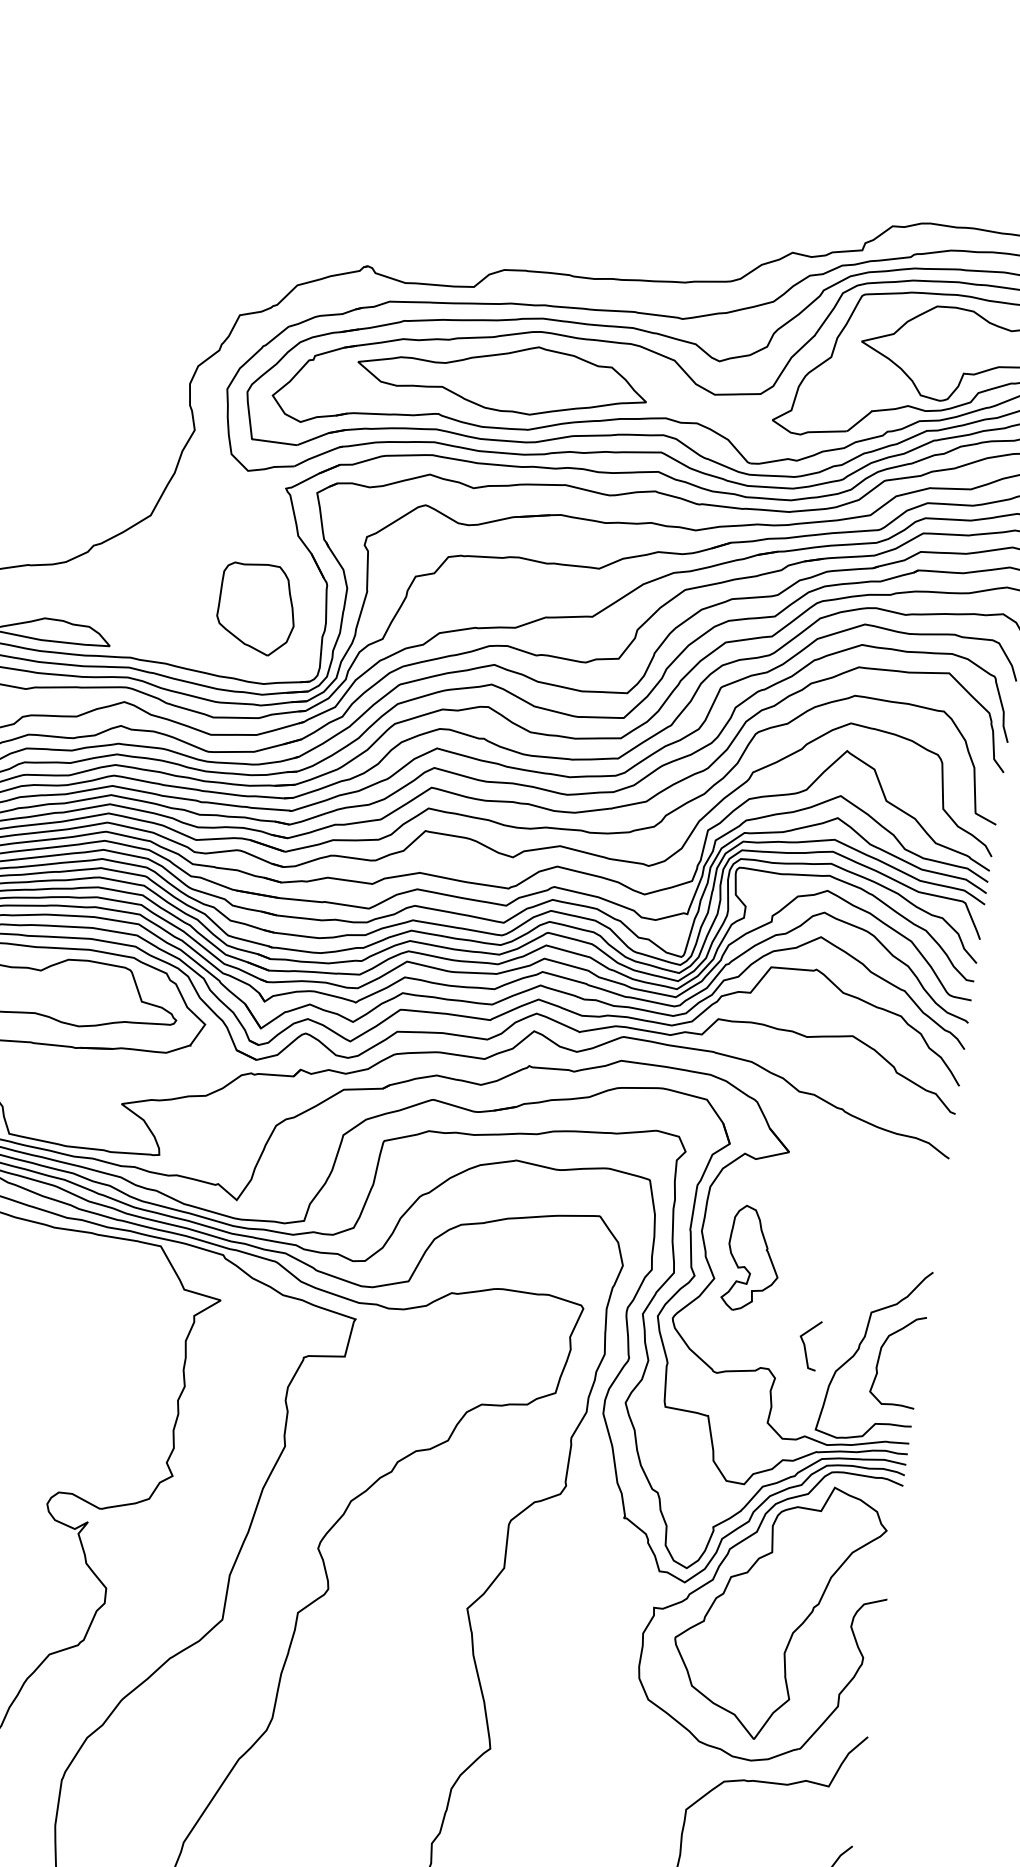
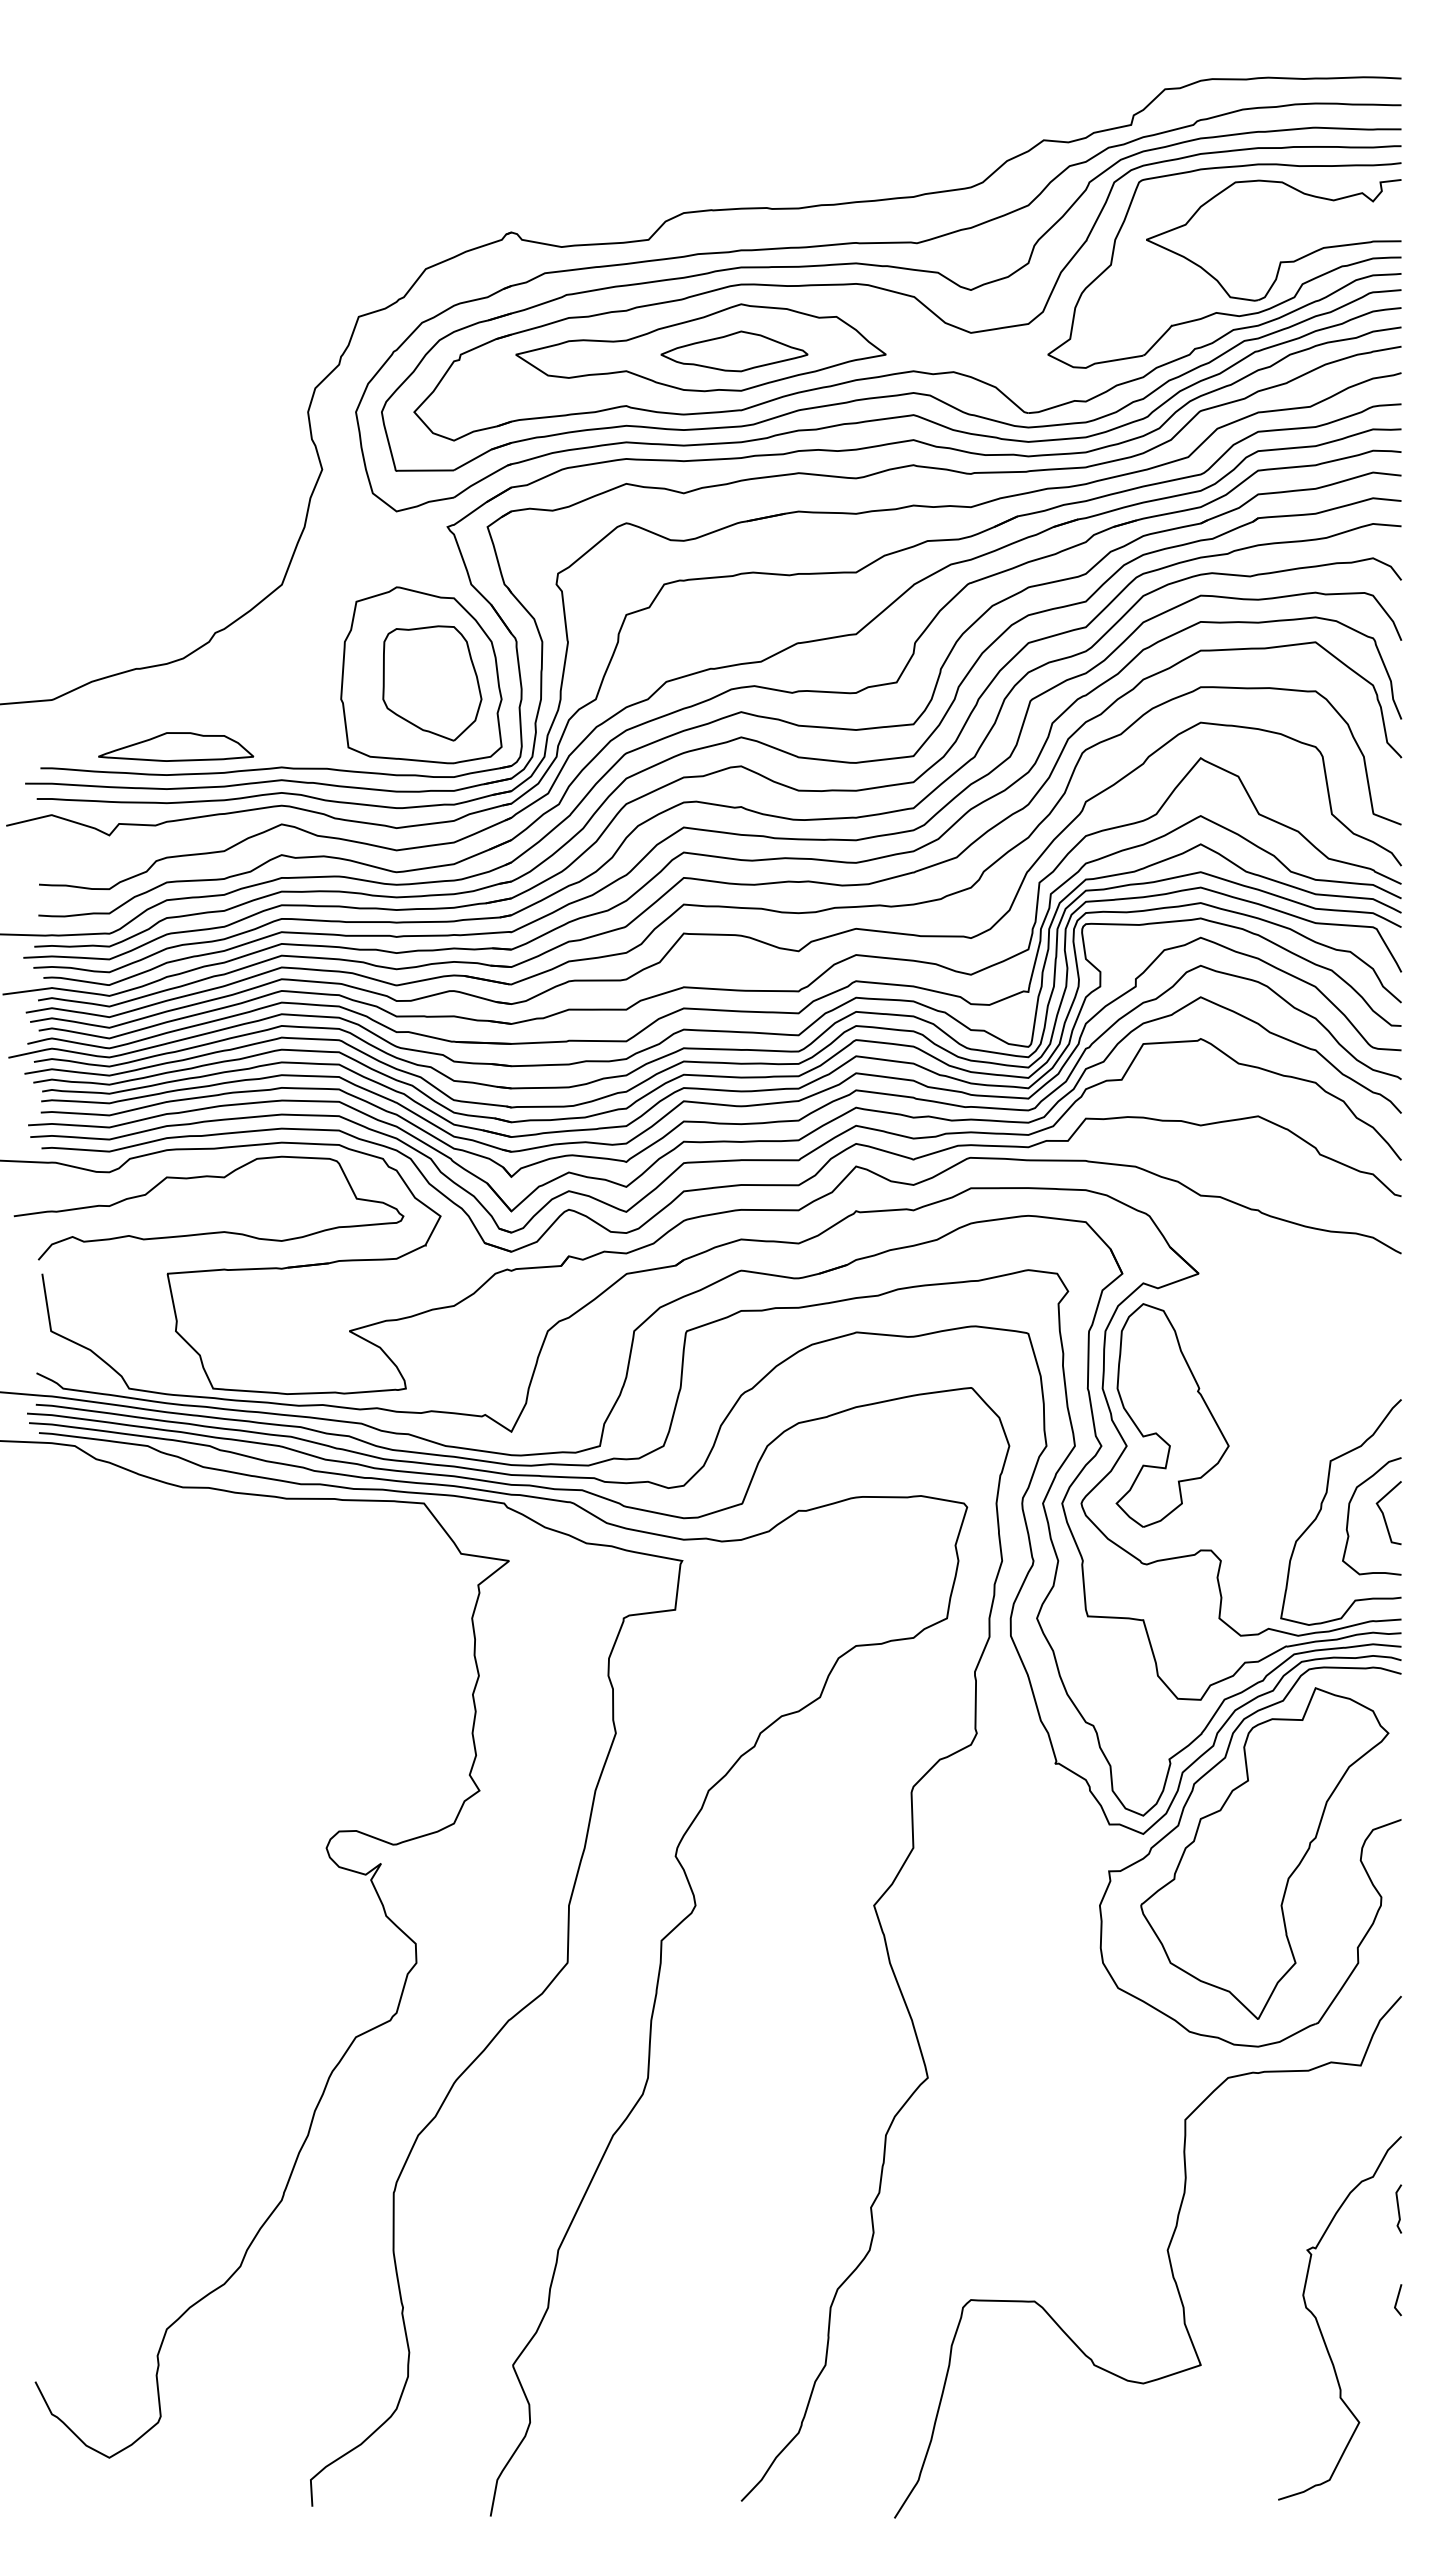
part: (528, 383) -> (734, 351), added
part: (249, 601) -> (421, 675), added
part: (753, 1259) -> (1172, 1415), size x1.67
line: (805, 1345) -> (1384, 1514), moved

